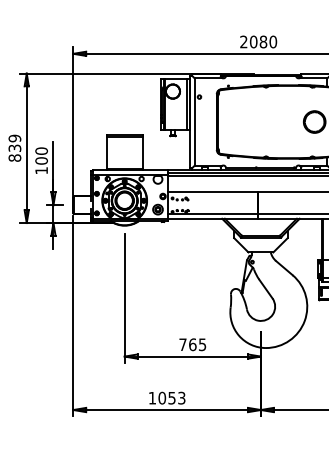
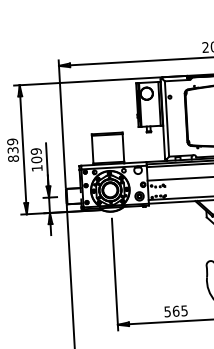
text: (41, 150) -> (36, 150), 100 -> 109
text: (182, 344) -> (167, 311), 765 -> 565

